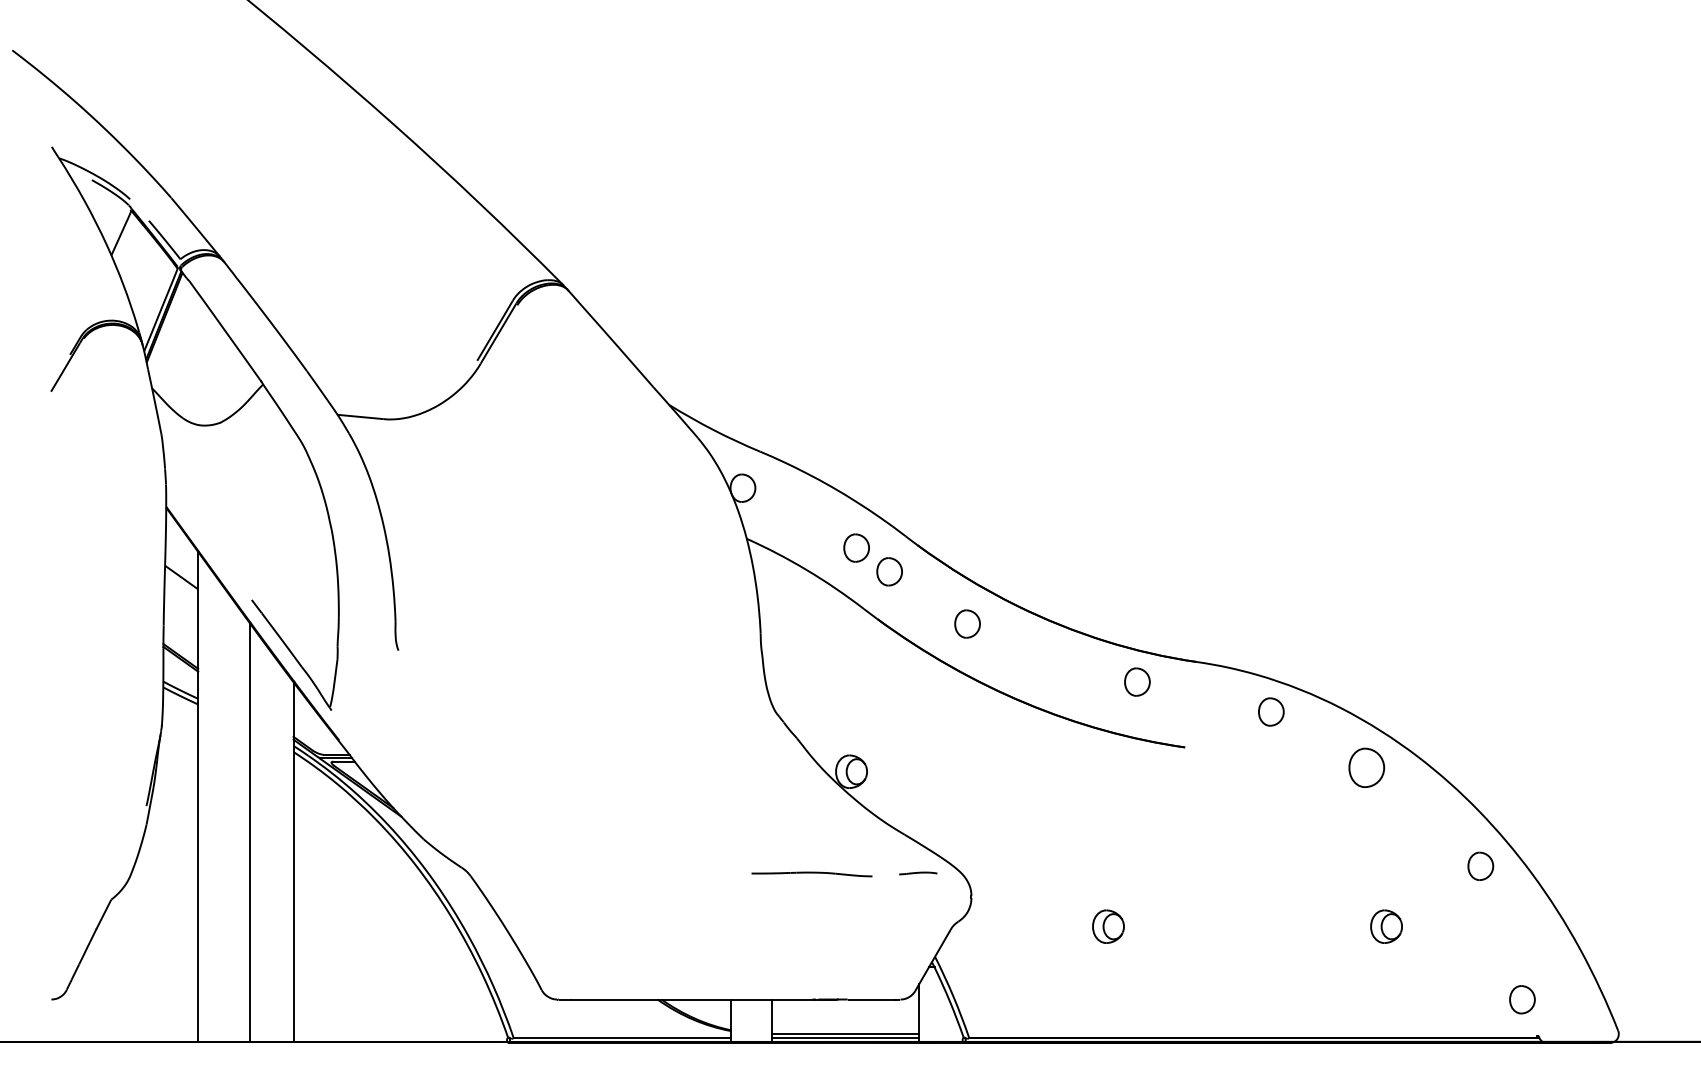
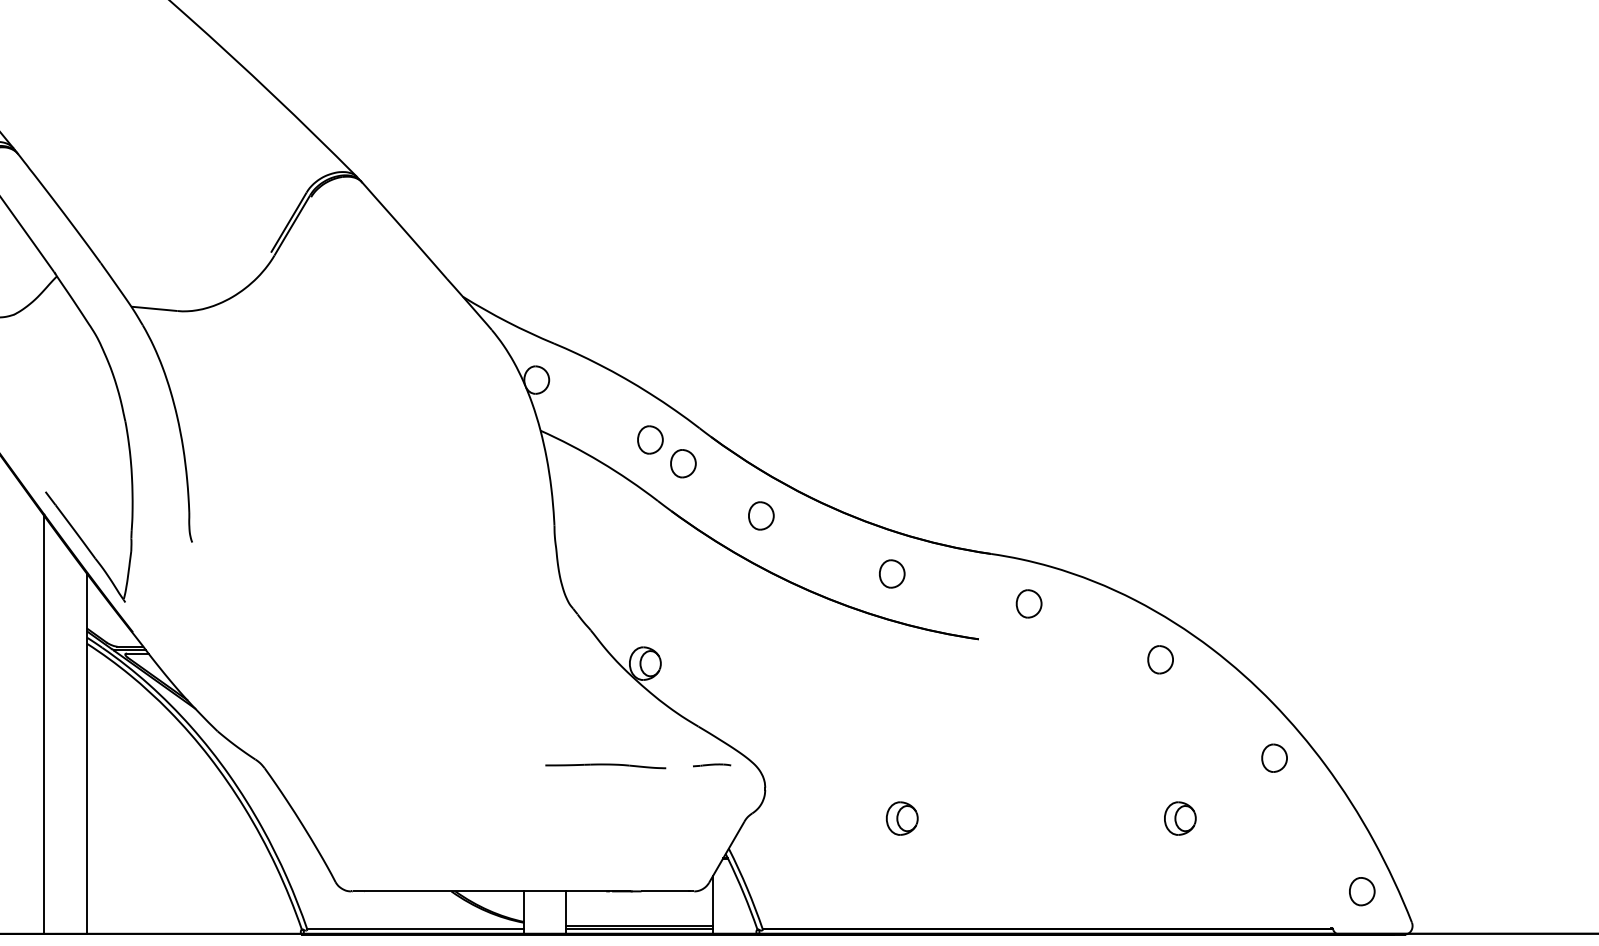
part: (1137, 681) -> (892, 573), moved
part: (1271, 711) -> (1029, 603), moved
part: (1366, 767) -> (1160, 659), size x0.71
part: (1522, 999) -> (1362, 891), moved

